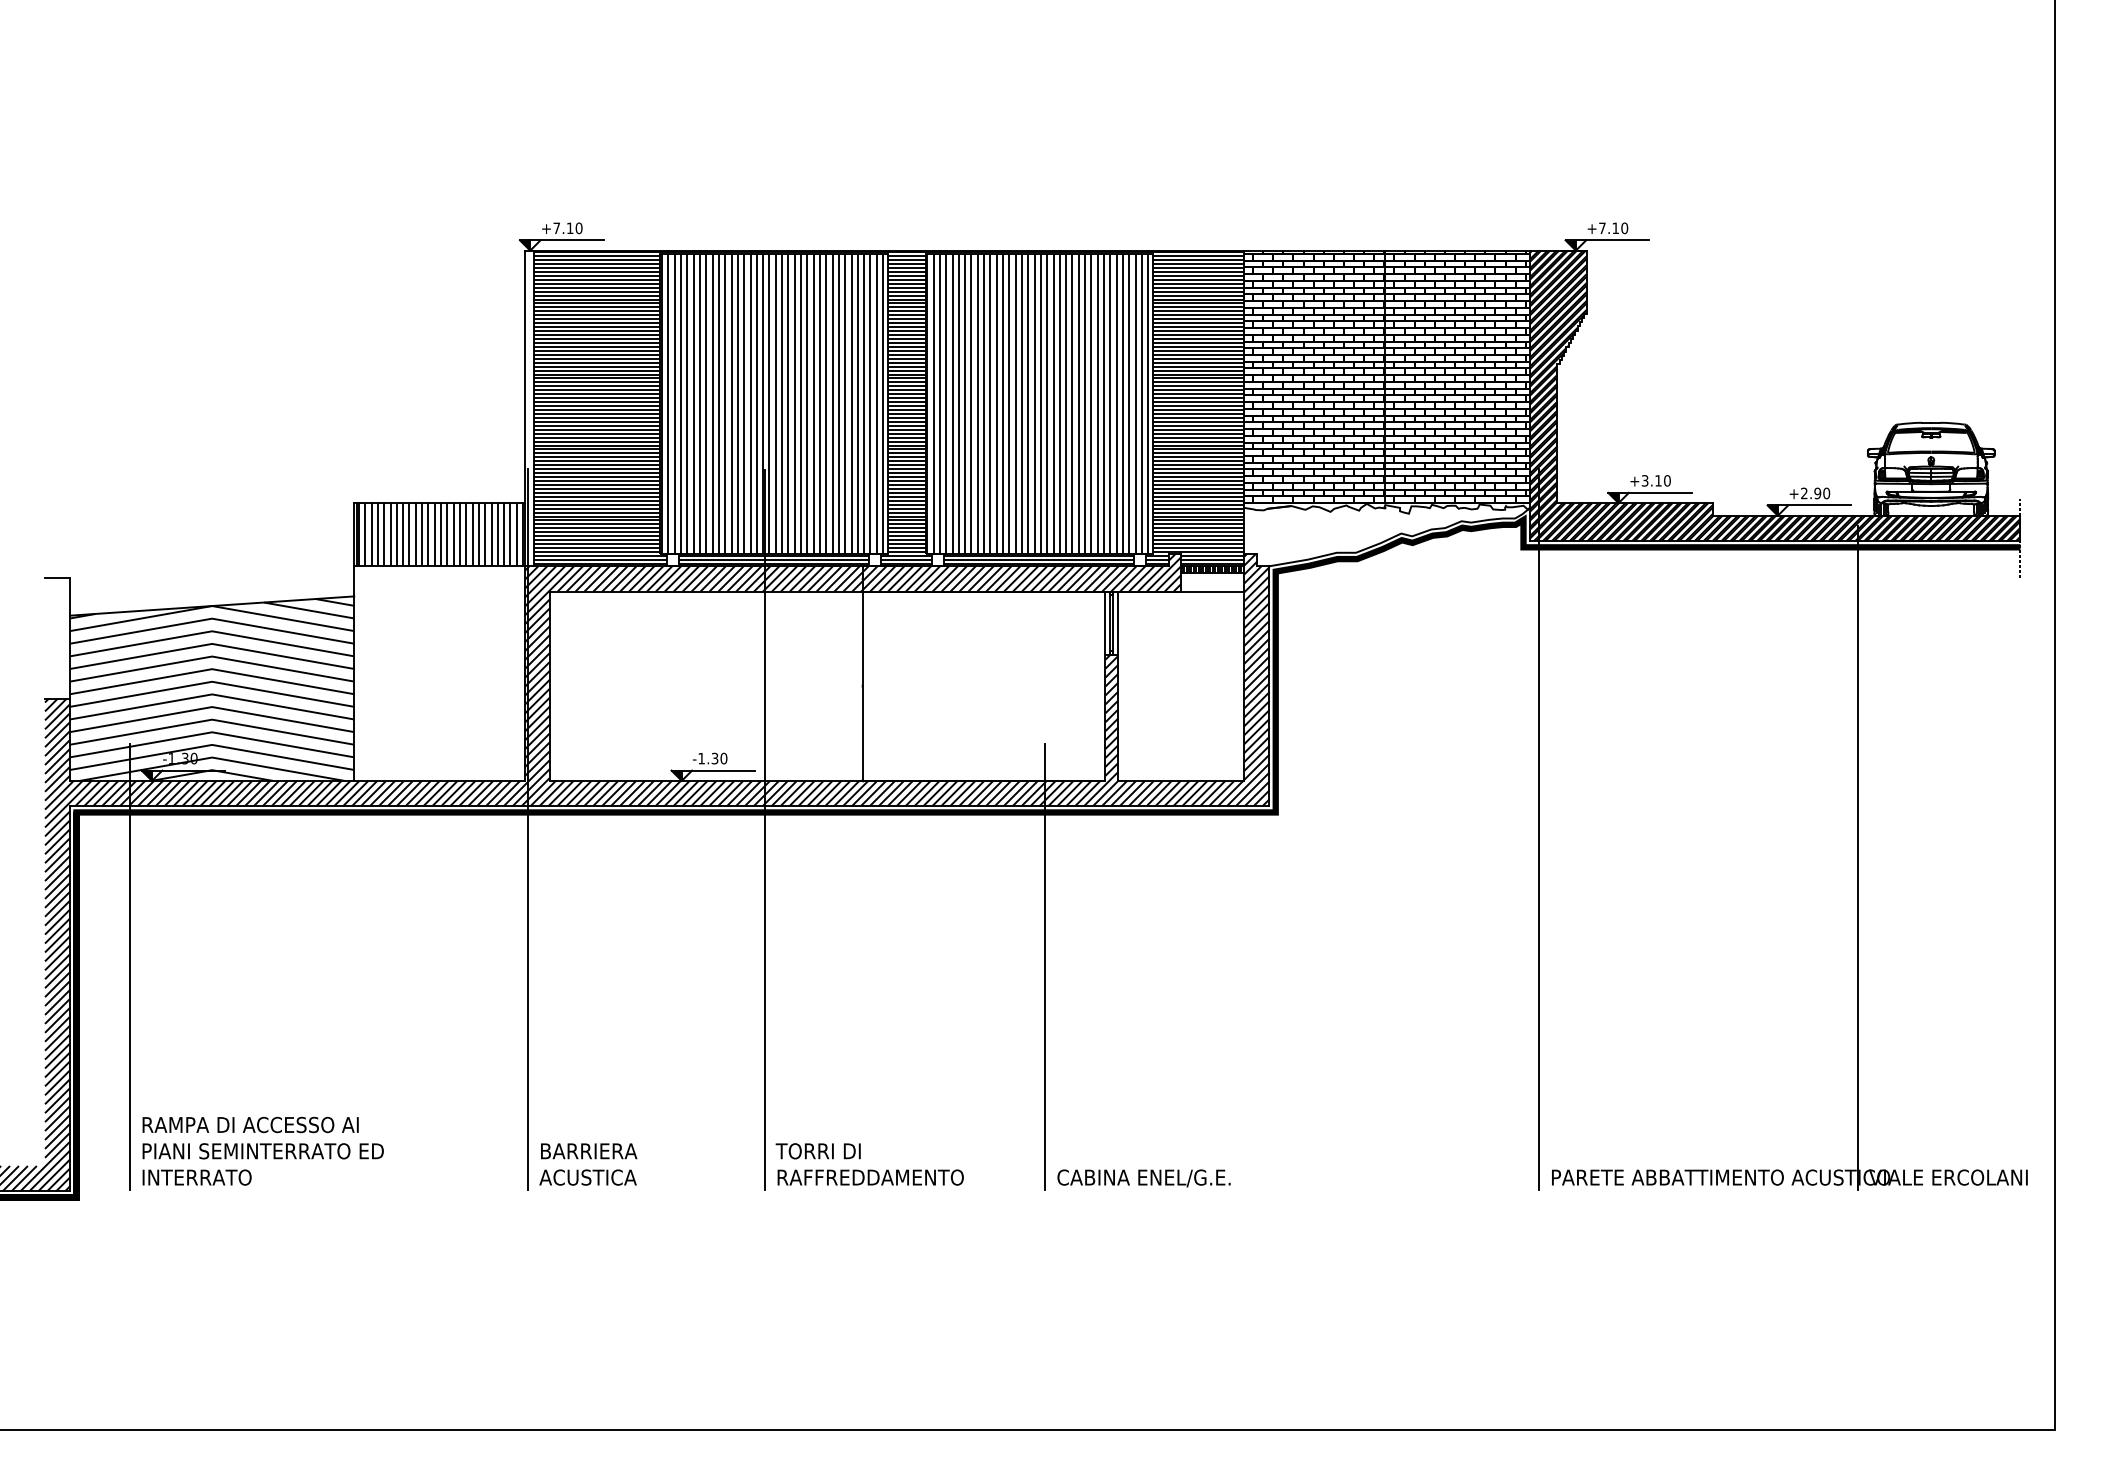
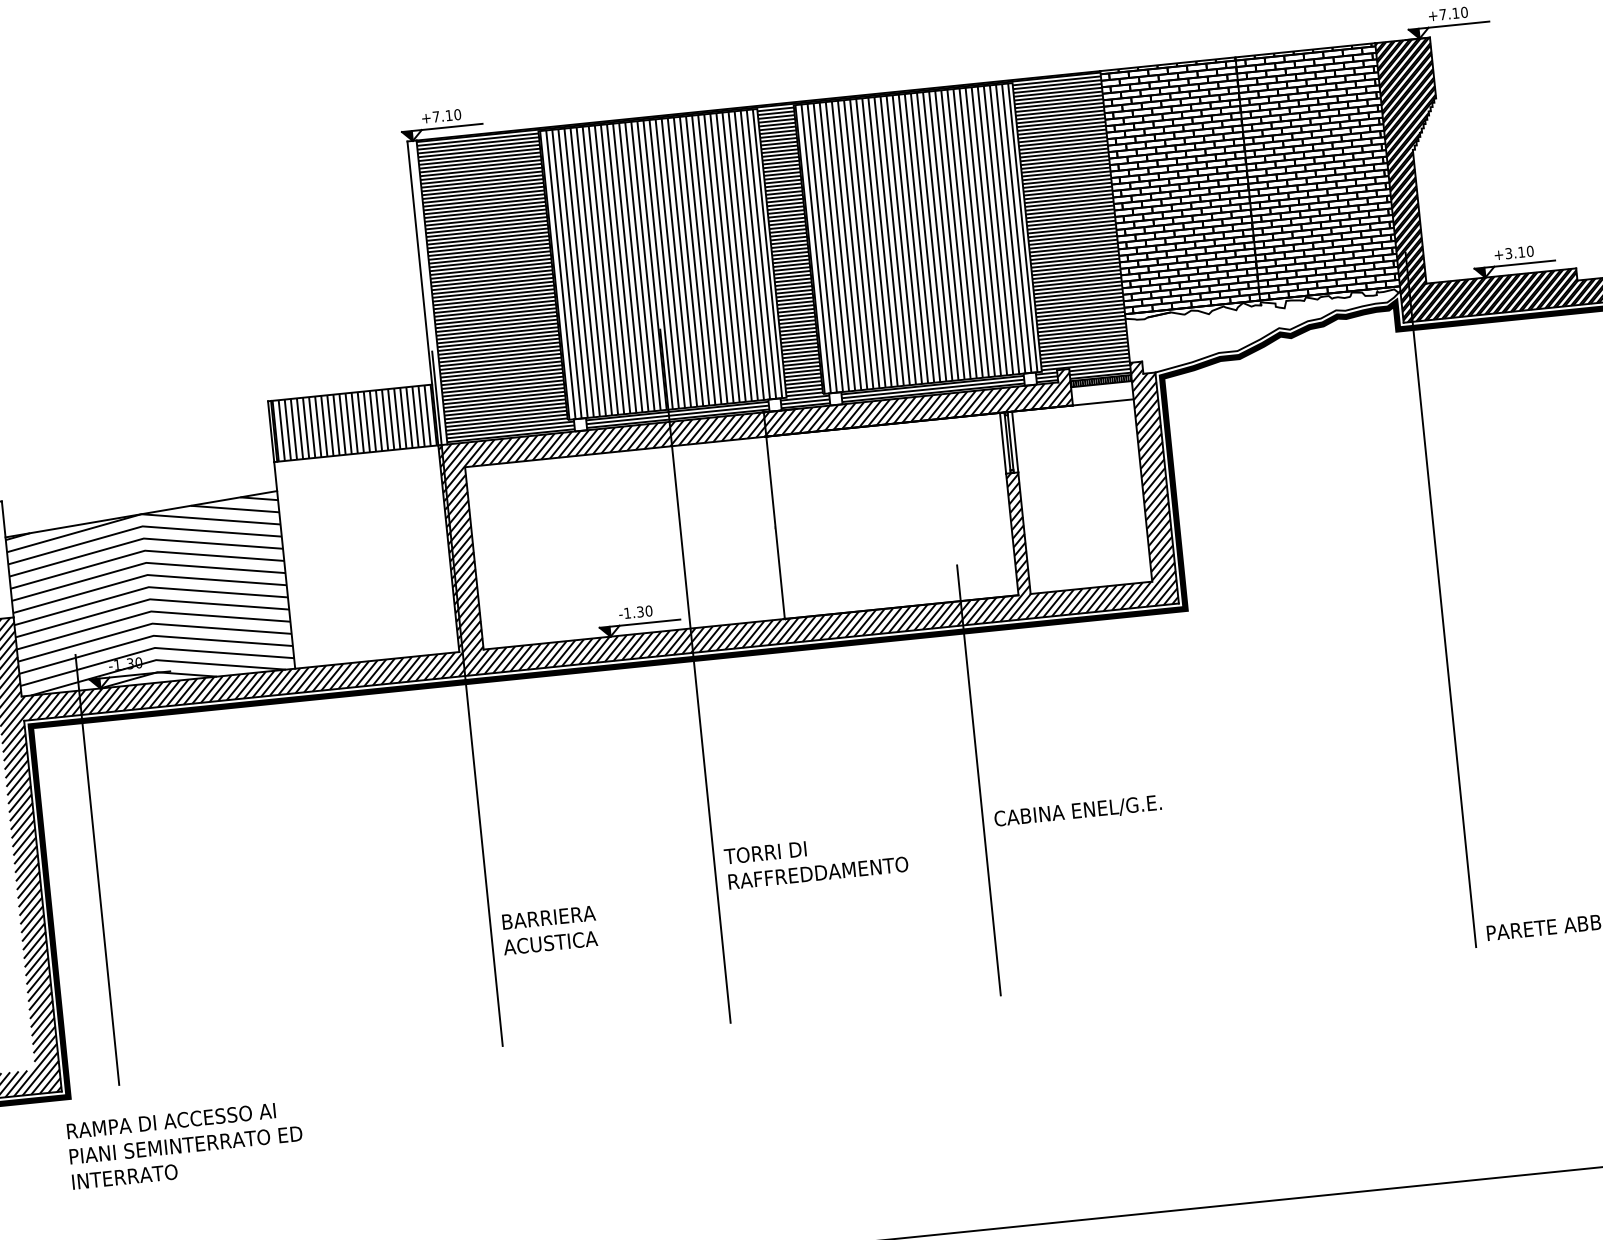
text: (262, 1150) -> (185, 1144), moved
text: (588, 1164) -> (549, 930), moved
text: (869, 1164) -> (815, 860), moved
text: (1143, 1178) -> (1077, 811), moved

